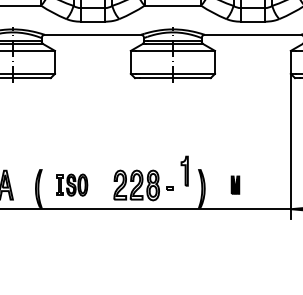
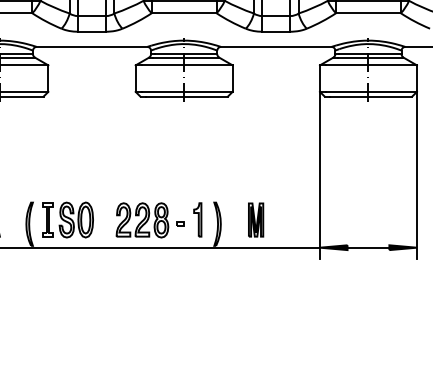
part: (184, 170) -> (197, 219), moved
part: (71, 184) -> (67, 219), size x1.43
part: (235, 184) -> (256, 219), size x1.67

